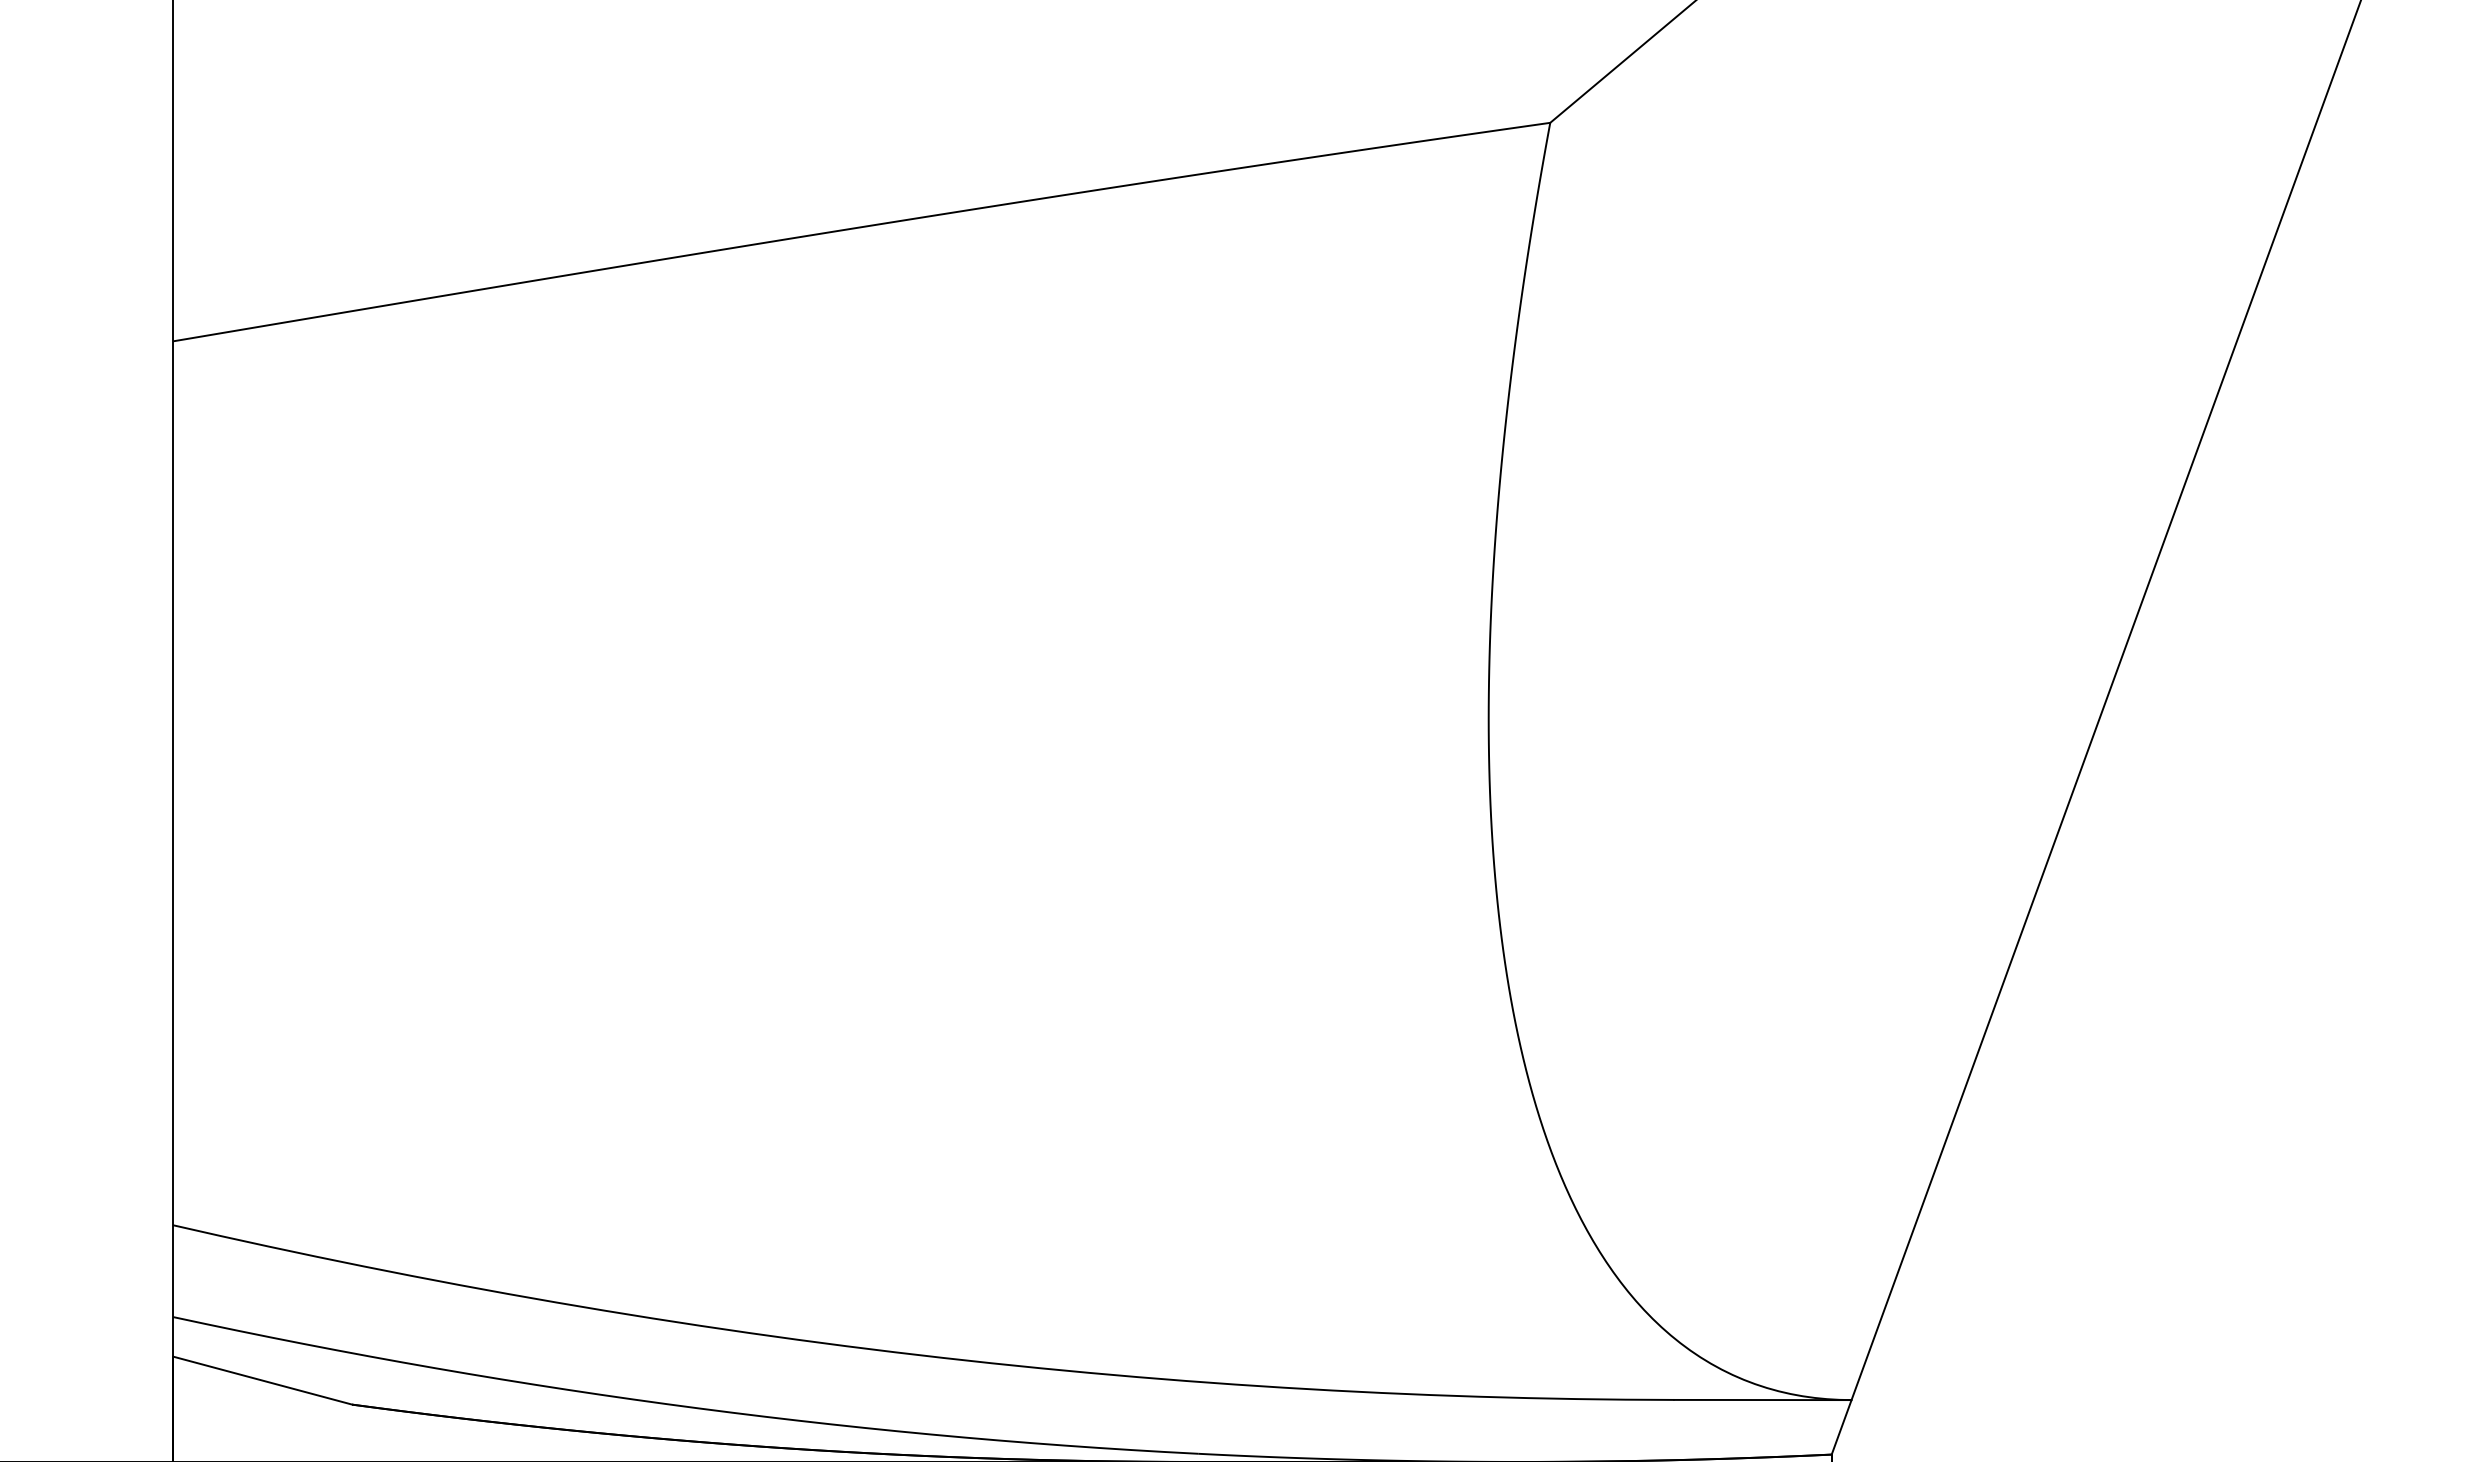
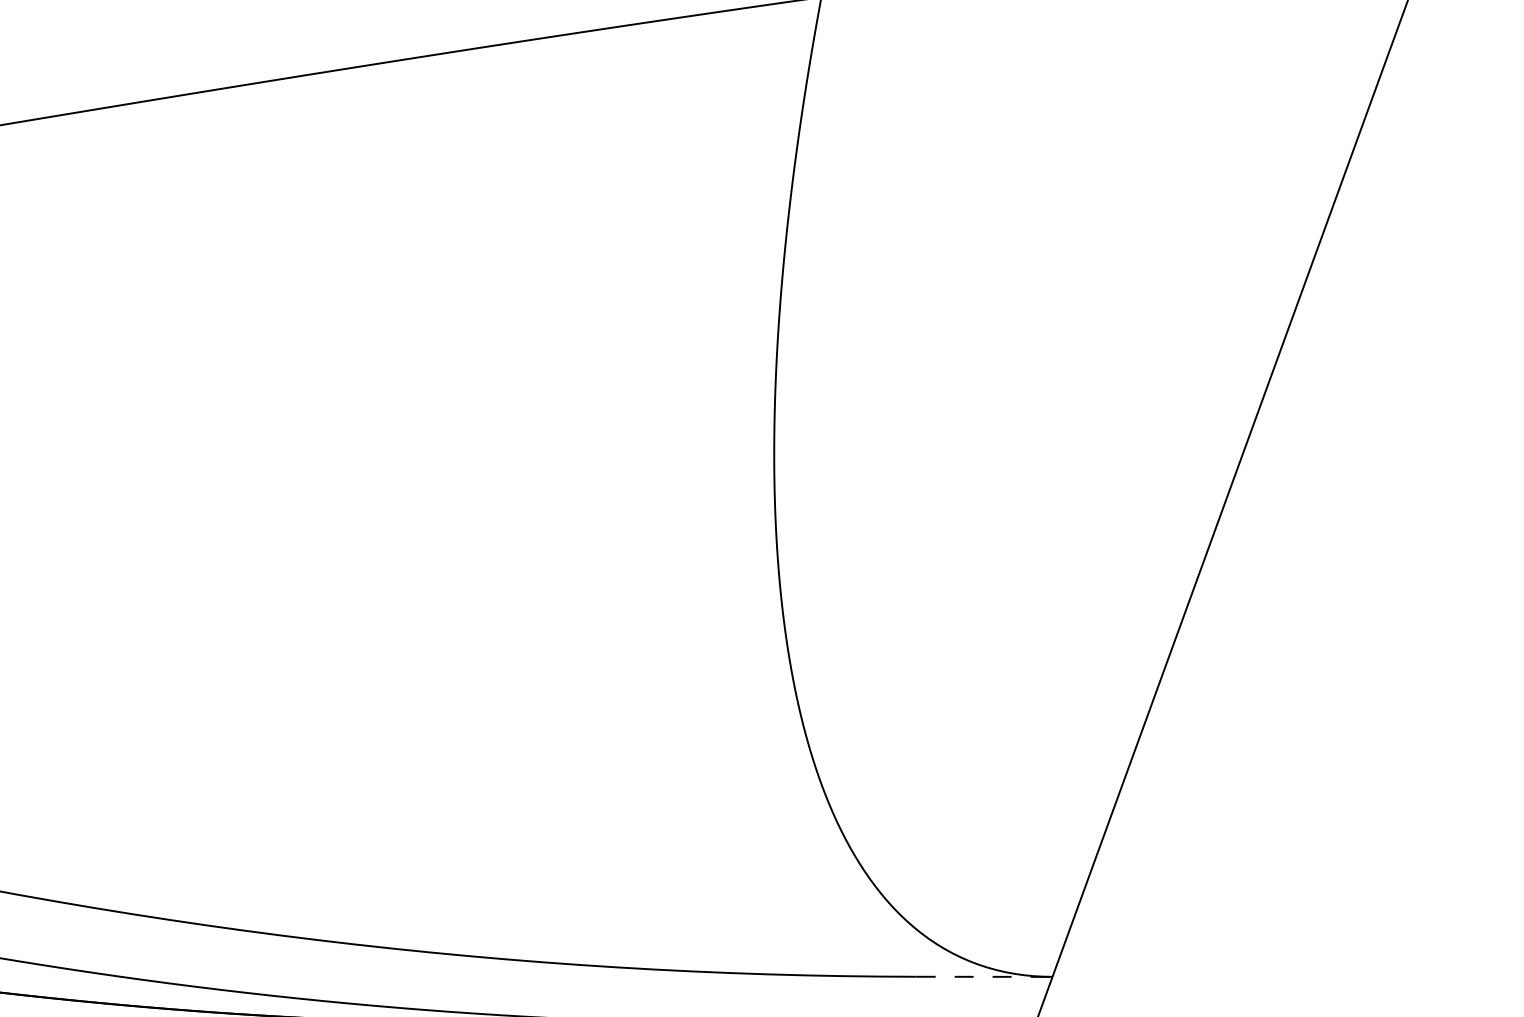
line: (1763, 1400) -> (984, 977), solid -> dashed

